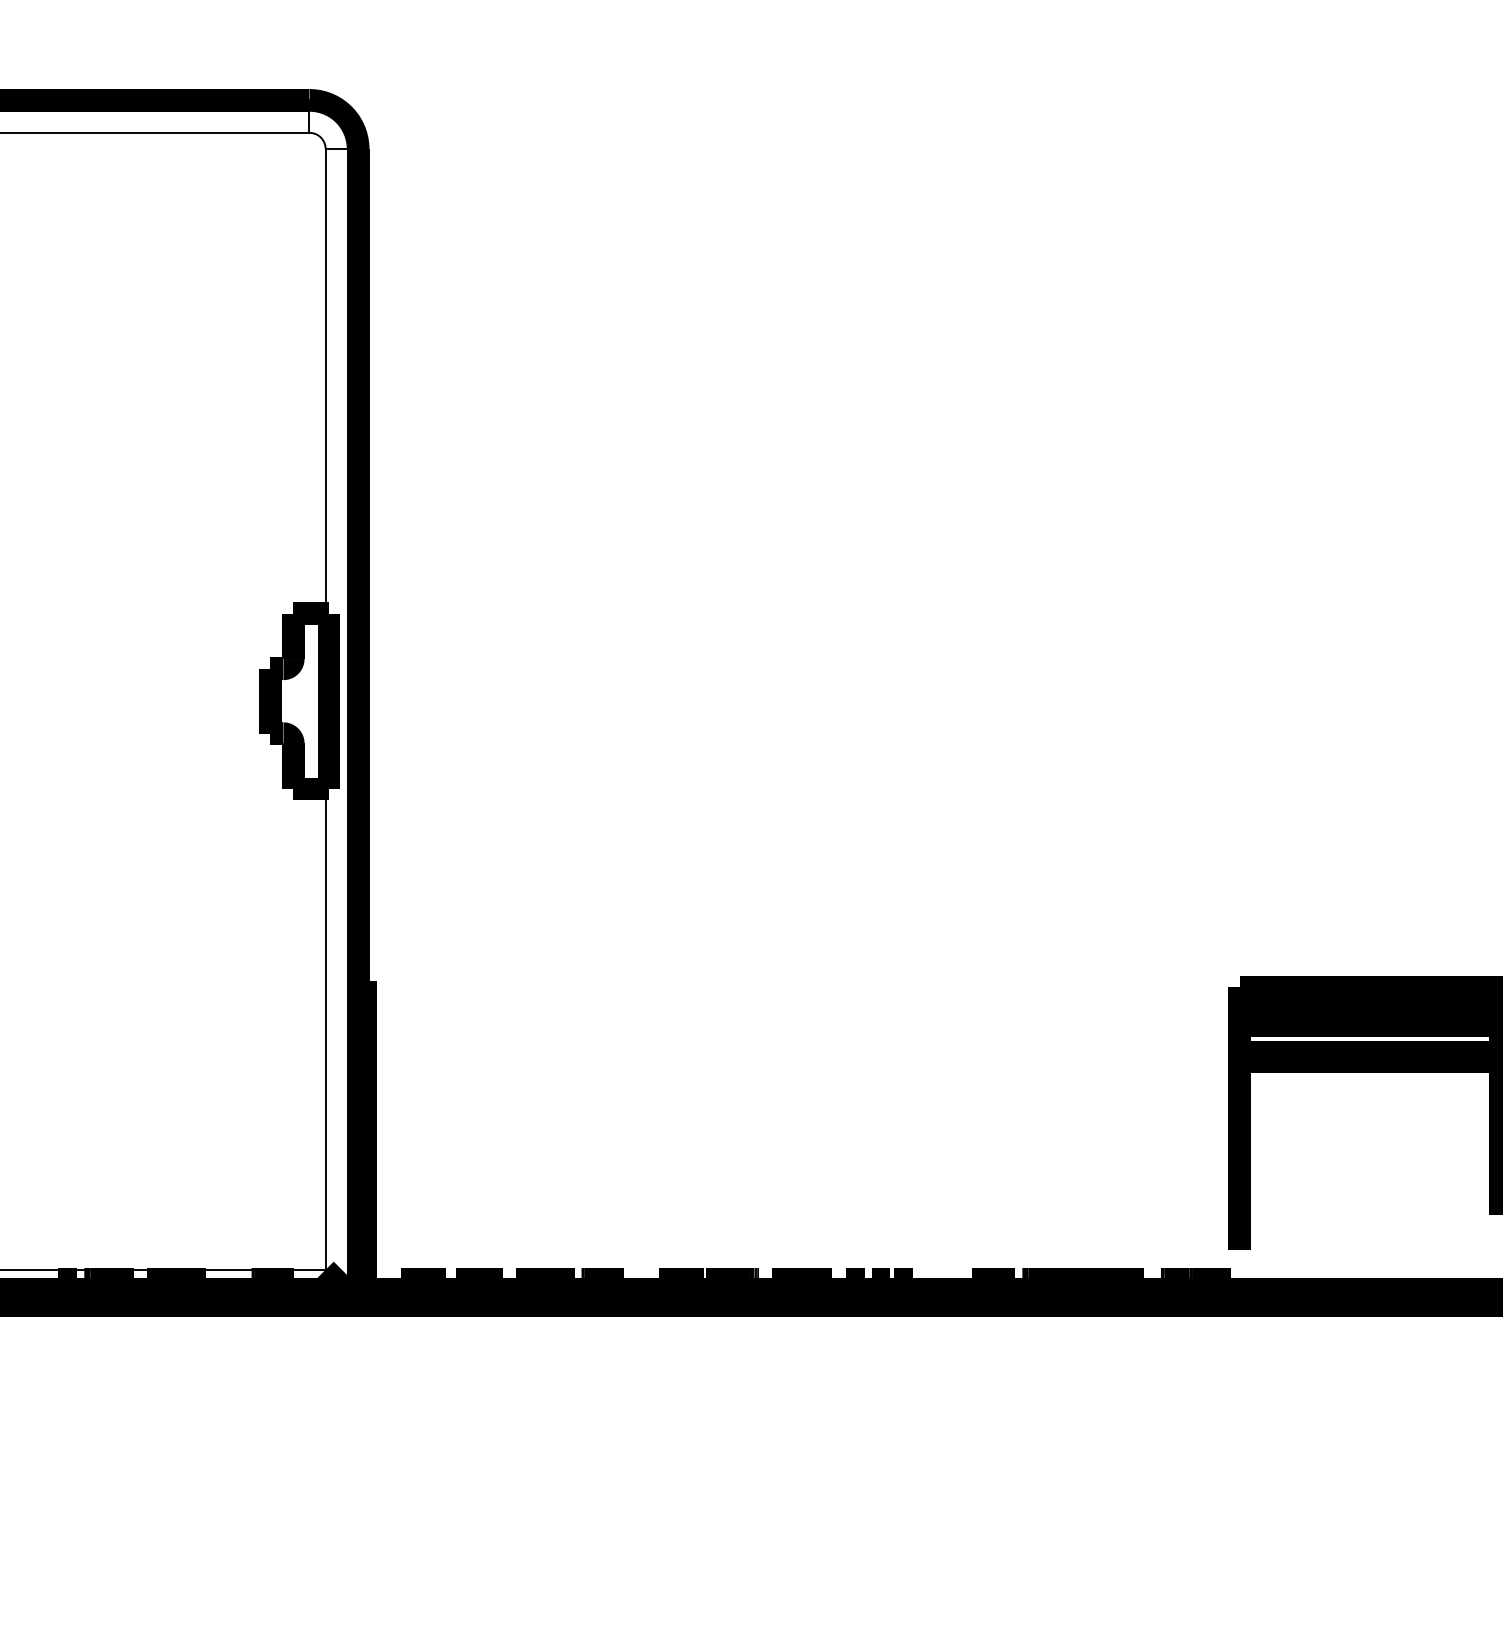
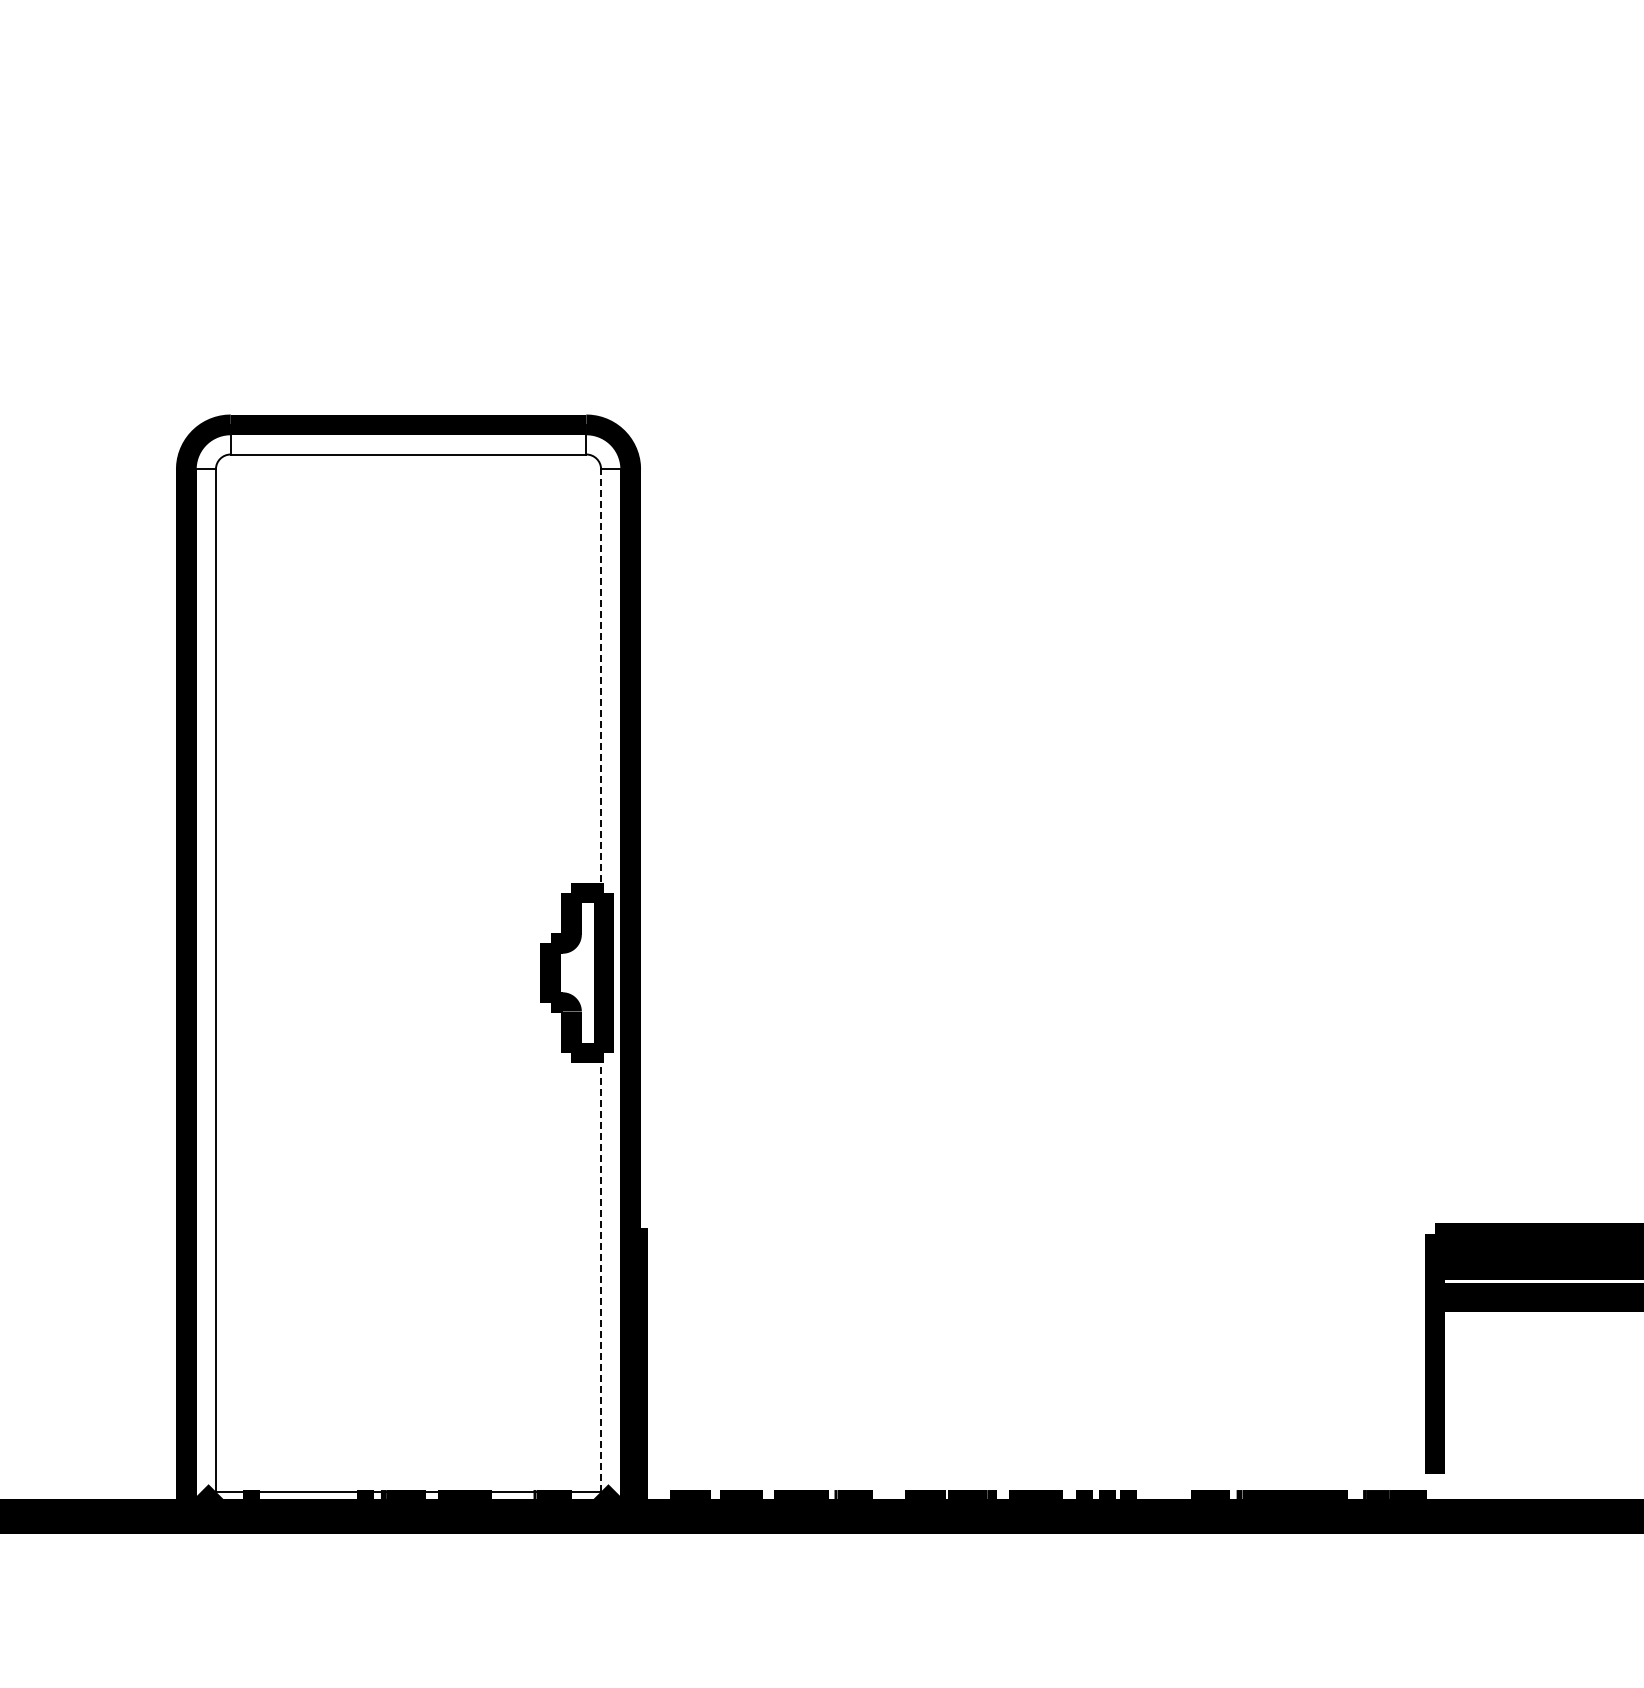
line: (326, 381) -> (601, 681), solid -> dashed
line: (326, 1028) -> (601, 1271), solid -> dashed

